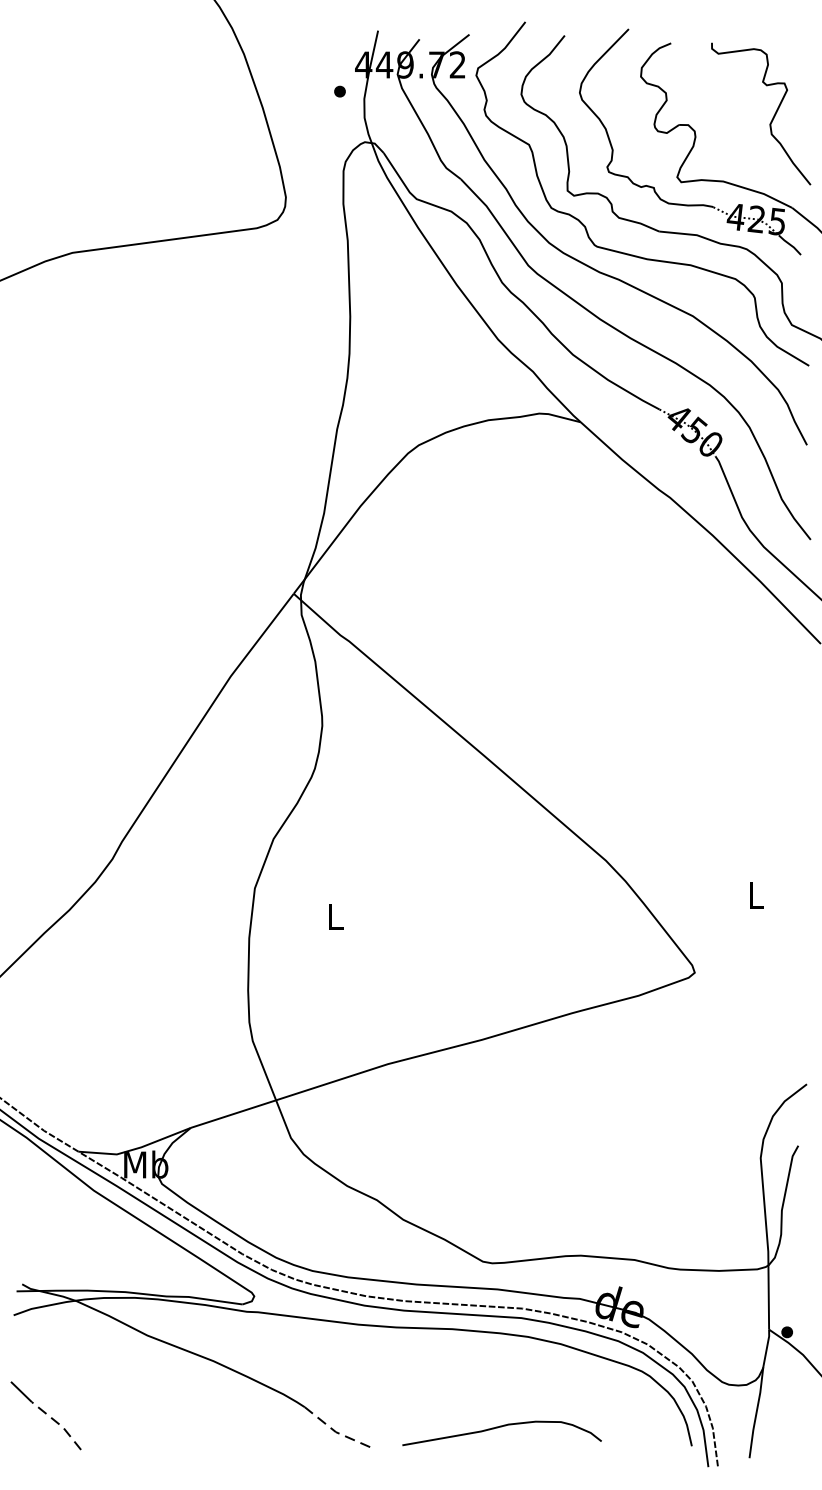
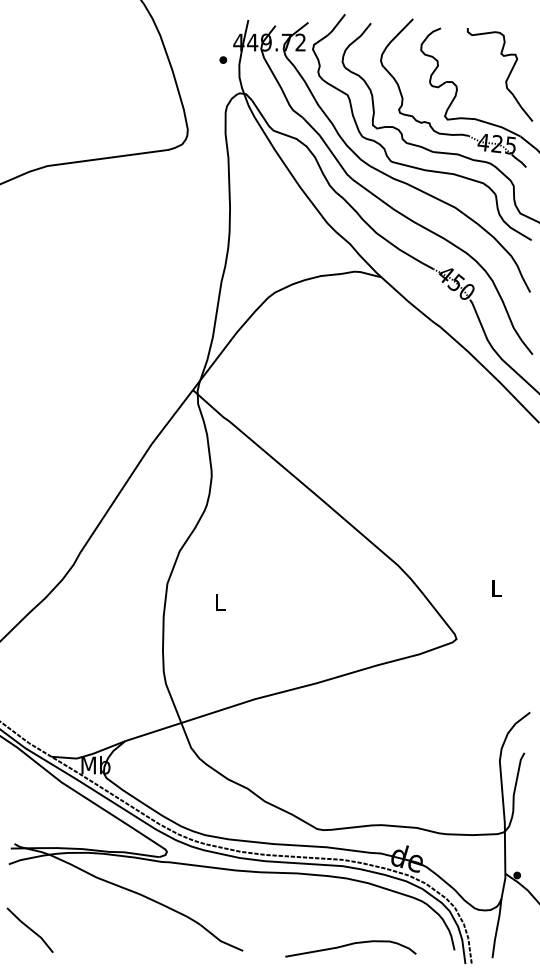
line: (58, 1423) -> (38, 935), dashed -> solid
curve: (501, 1428) -> (350, 945), moved
line: (334, 1431) -> (219, 940), dashed -> solid

